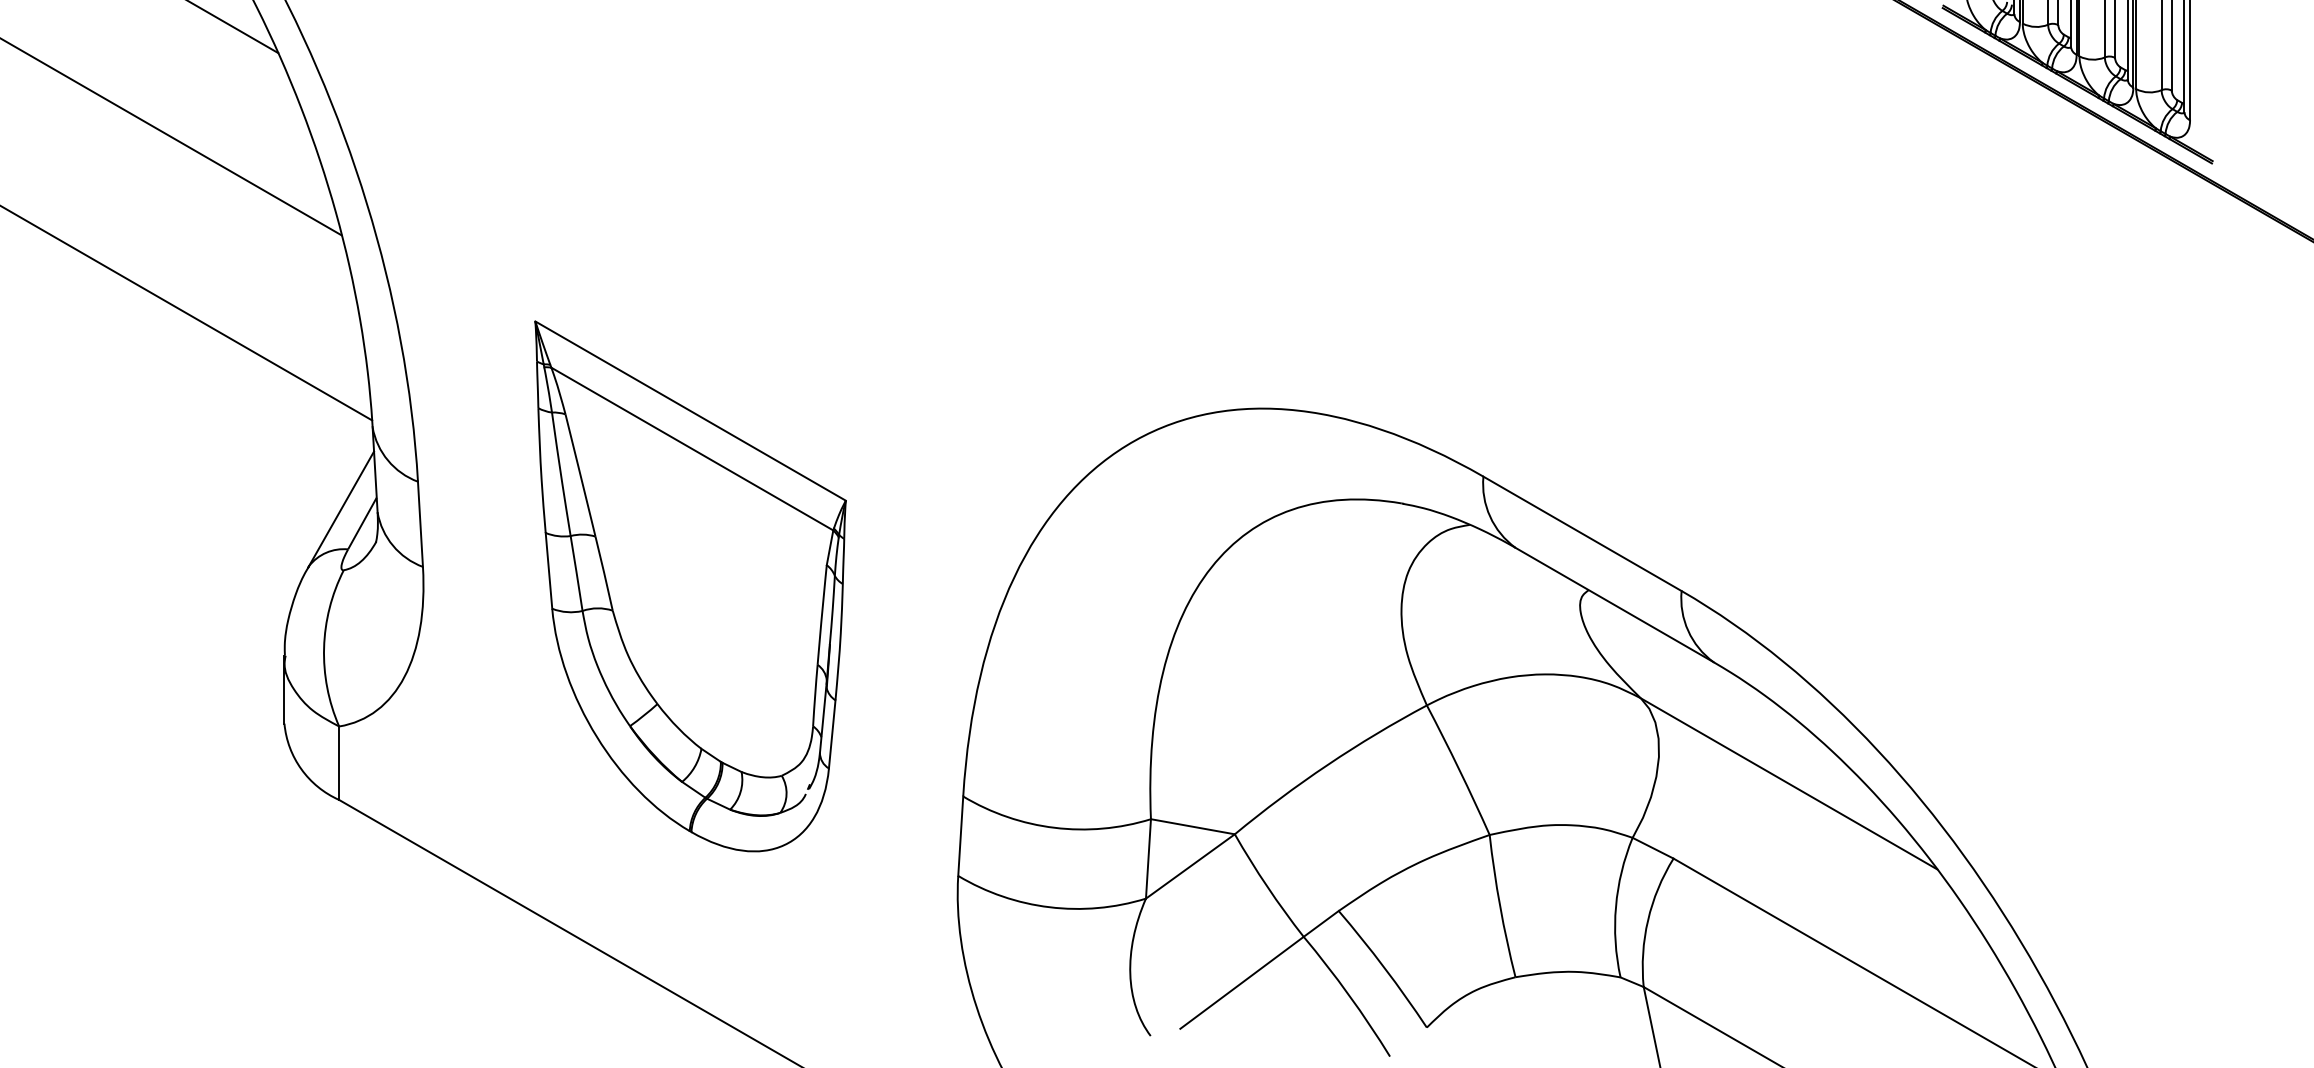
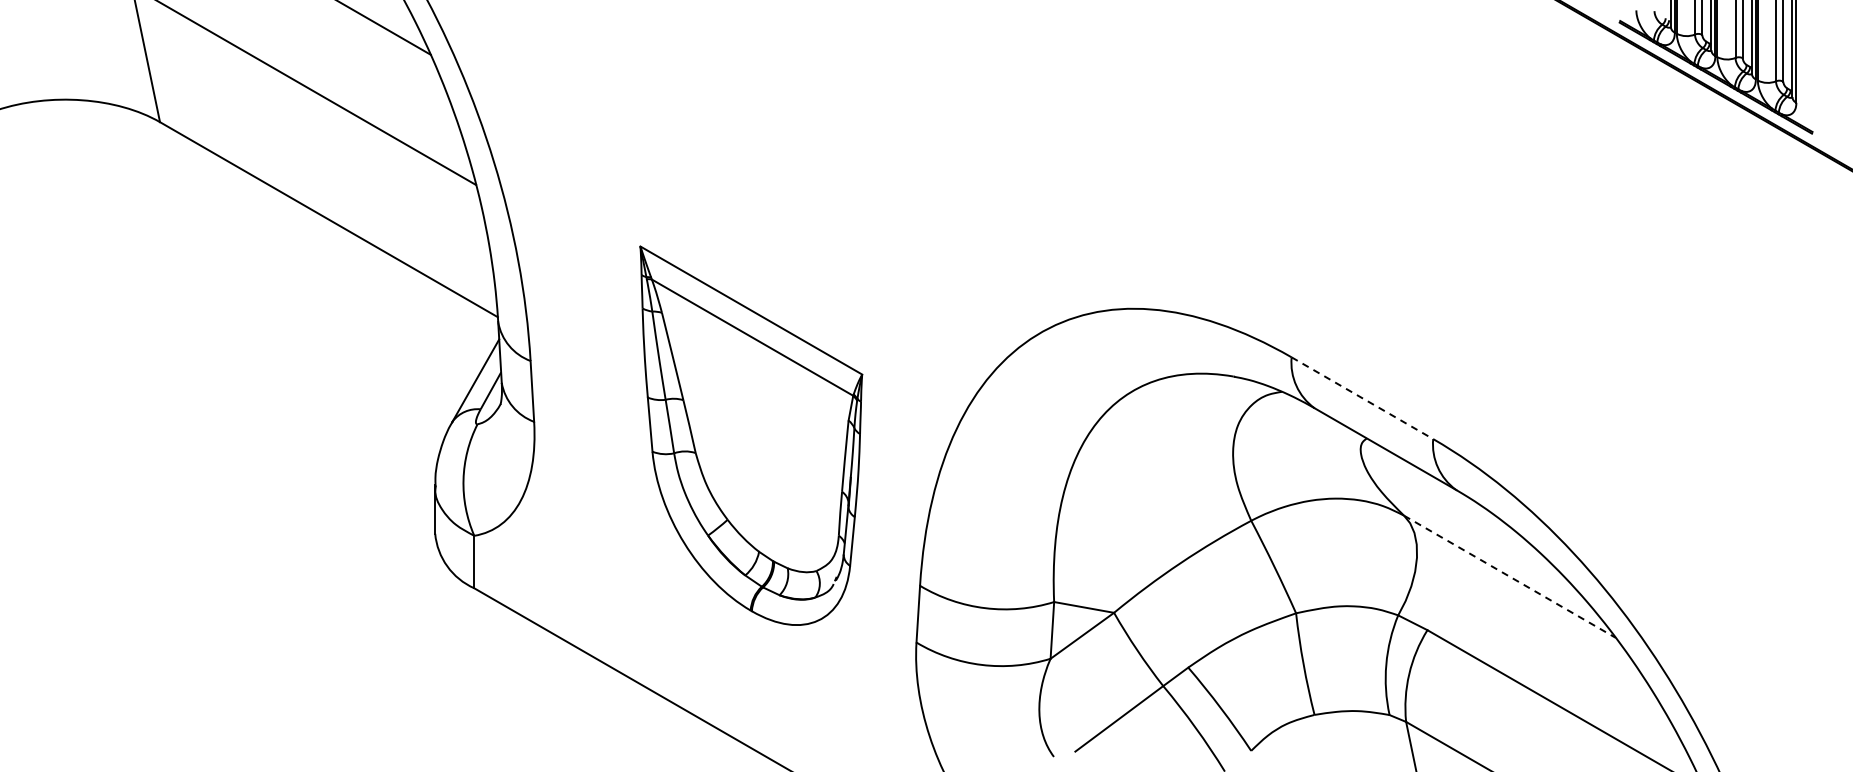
line: (1582, 534) -> (1362, 398), solid -> dashed
part: (690, 586) -> (751, 435), moved
line: (1789, 784) -> (1510, 577), solid -> dashed

